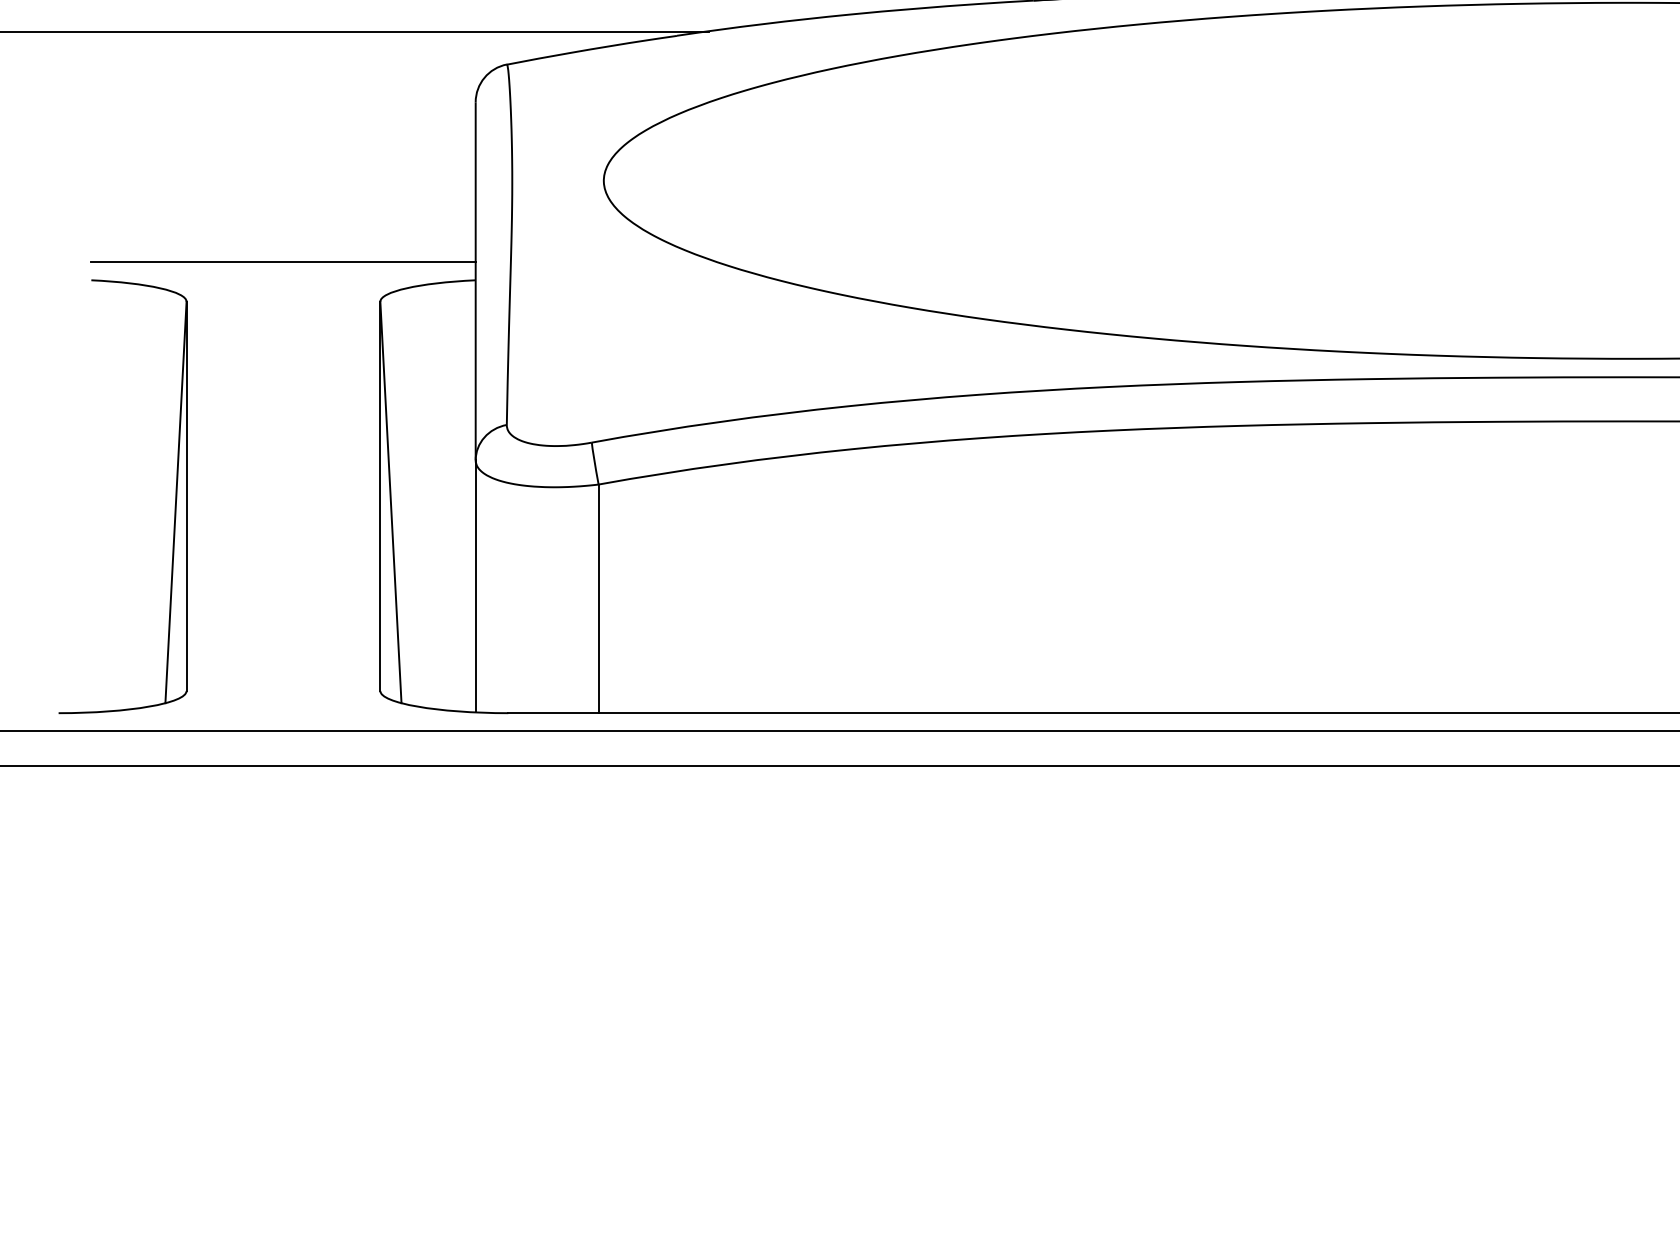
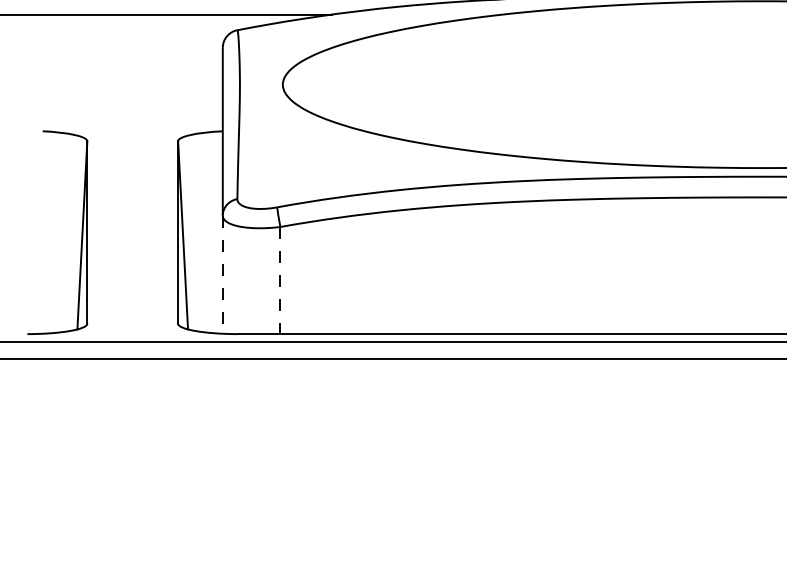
line: (282, 261) -> (132, 122), removed
line: (475, 588) -> (222, 275), solid -> dashed
line: (598, 598) -> (280, 280), solid -> dashed

